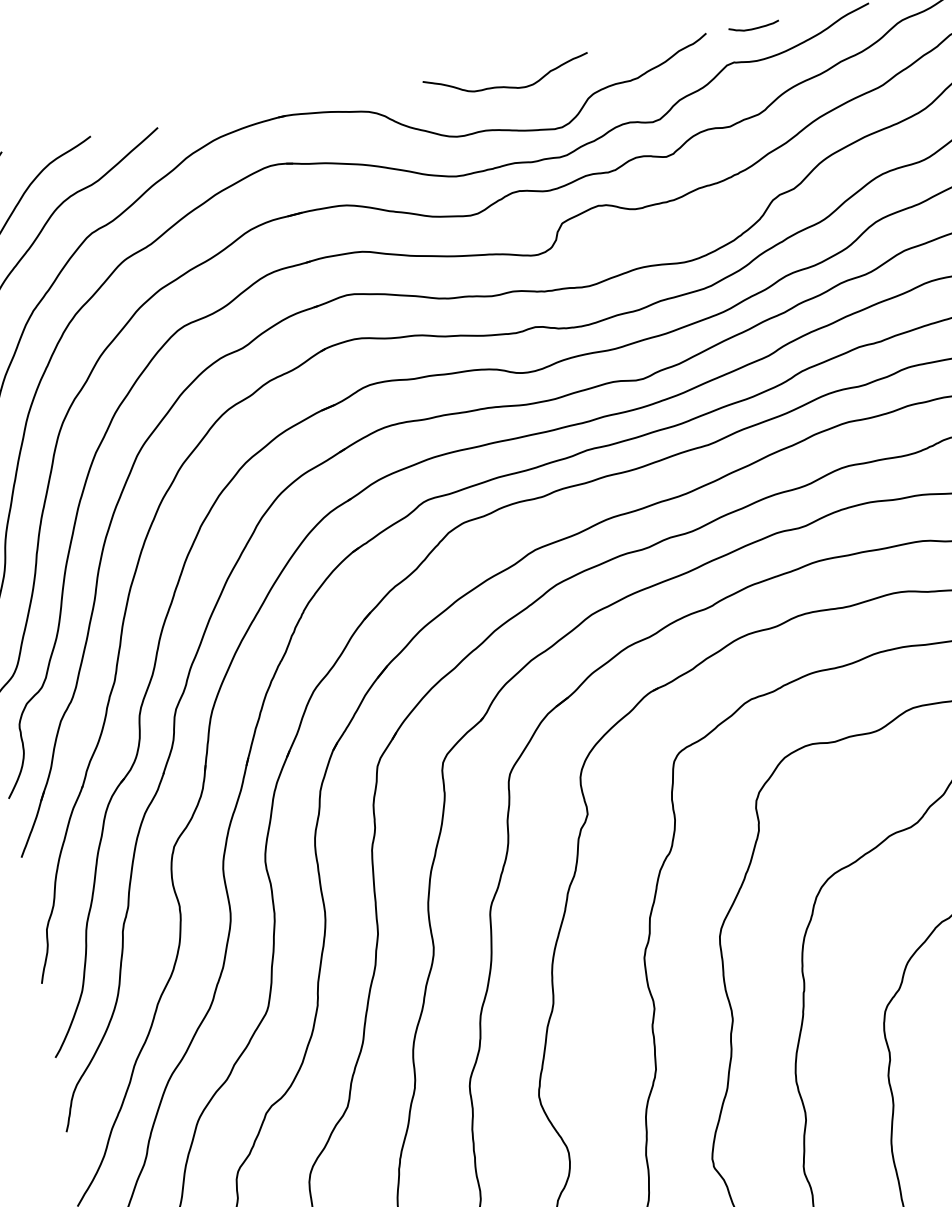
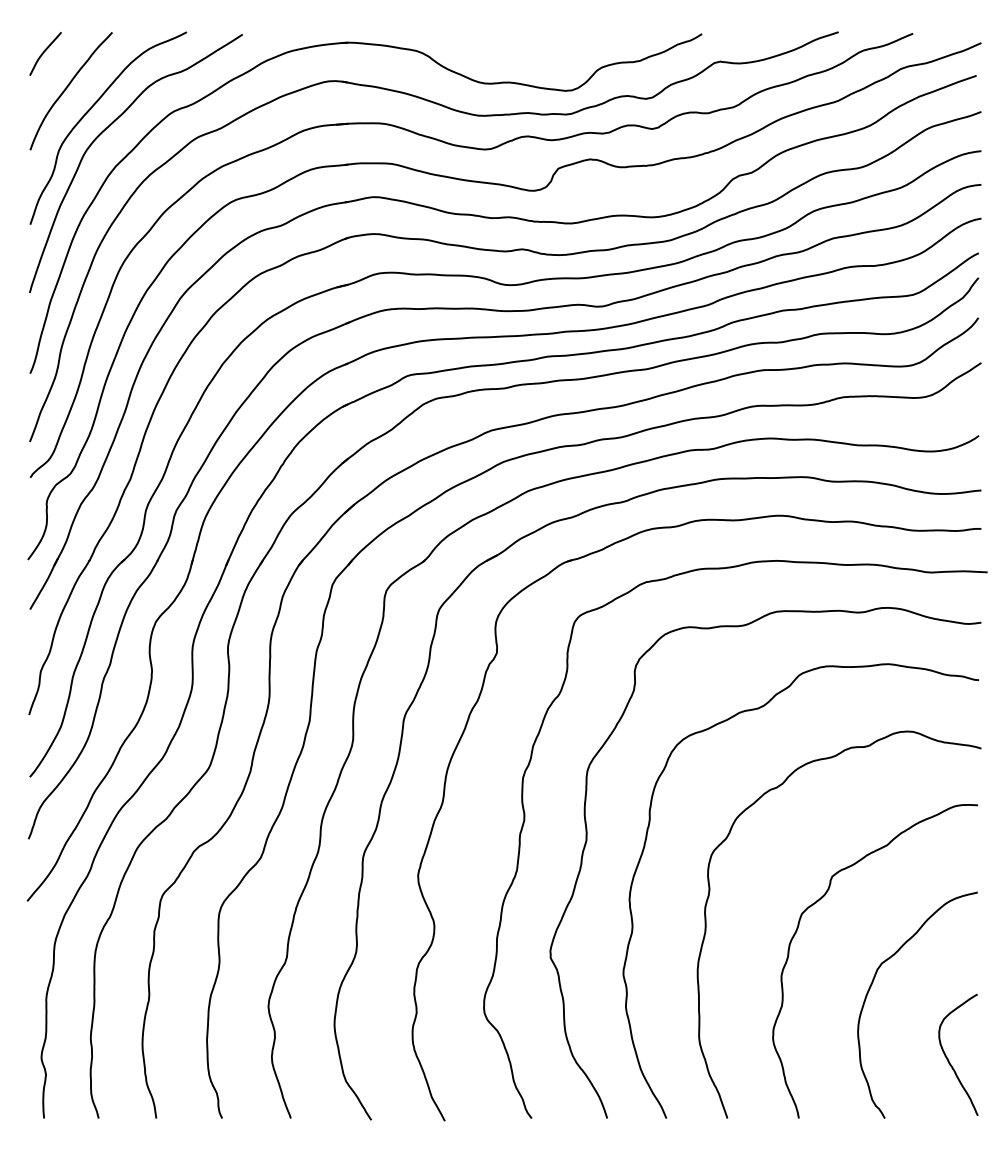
curve: (753, 28) -> (741, 36), removed
curve: (504, 85) -> (530, 48), removed

